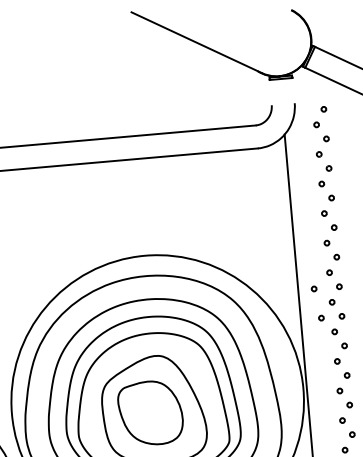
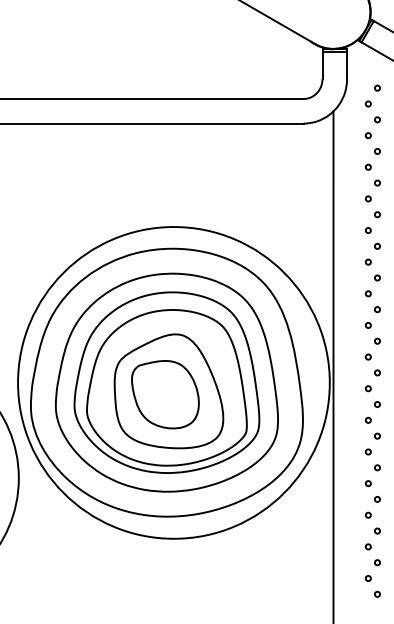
line: (294, 90) -> (347, 65), added
line: (270, 92) -> (322, 65), added
circle: (314, 288) -> (350, 277), removed
circle: (321, 318) -> (355, 309), removed

